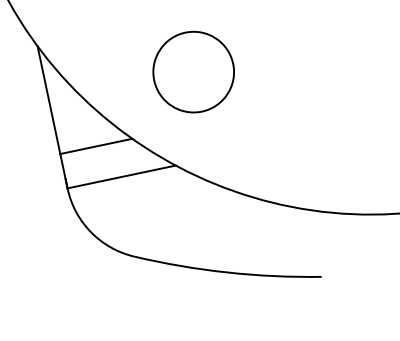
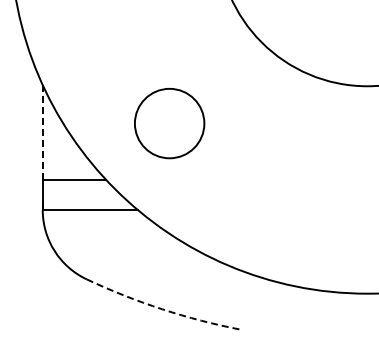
circle: (193, 72) -> (169, 123), moved
line: (48, 100) -> (42, 132), solid -> dashed
arc: (227, 272) -> (162, 309), solid -> dashed

